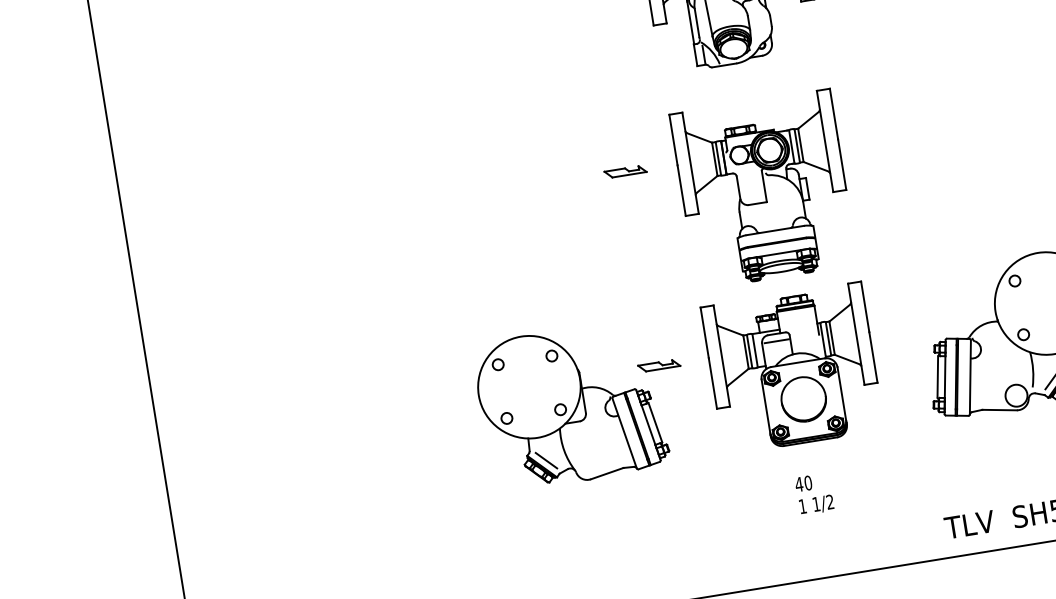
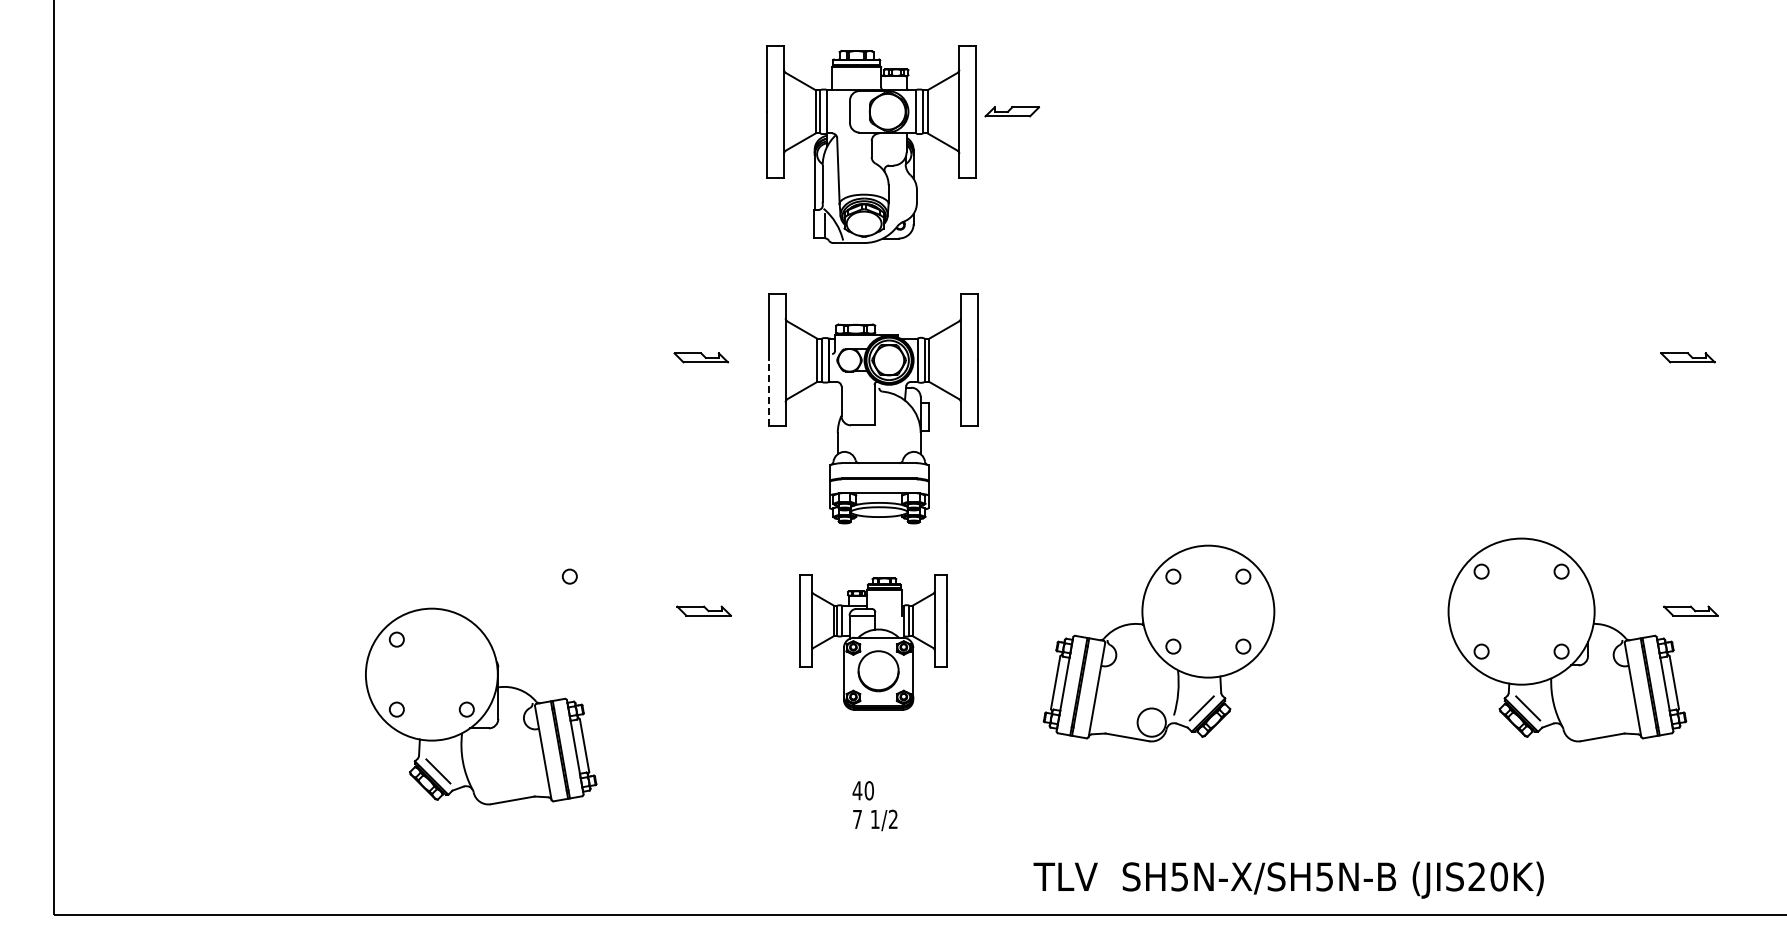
line: (681, 190) -> (768, 393), solid -> dashed
part: (793, 368) -> (873, 642), size x0.7
part: (571, 405) -> (481, 706), moved
text: (802, 506) -> (857, 819), 1 -> 7

